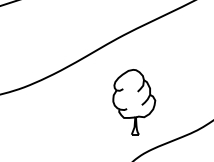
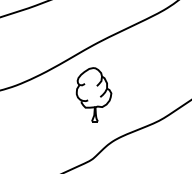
part: (133, 101) -> (93, 94), moved

